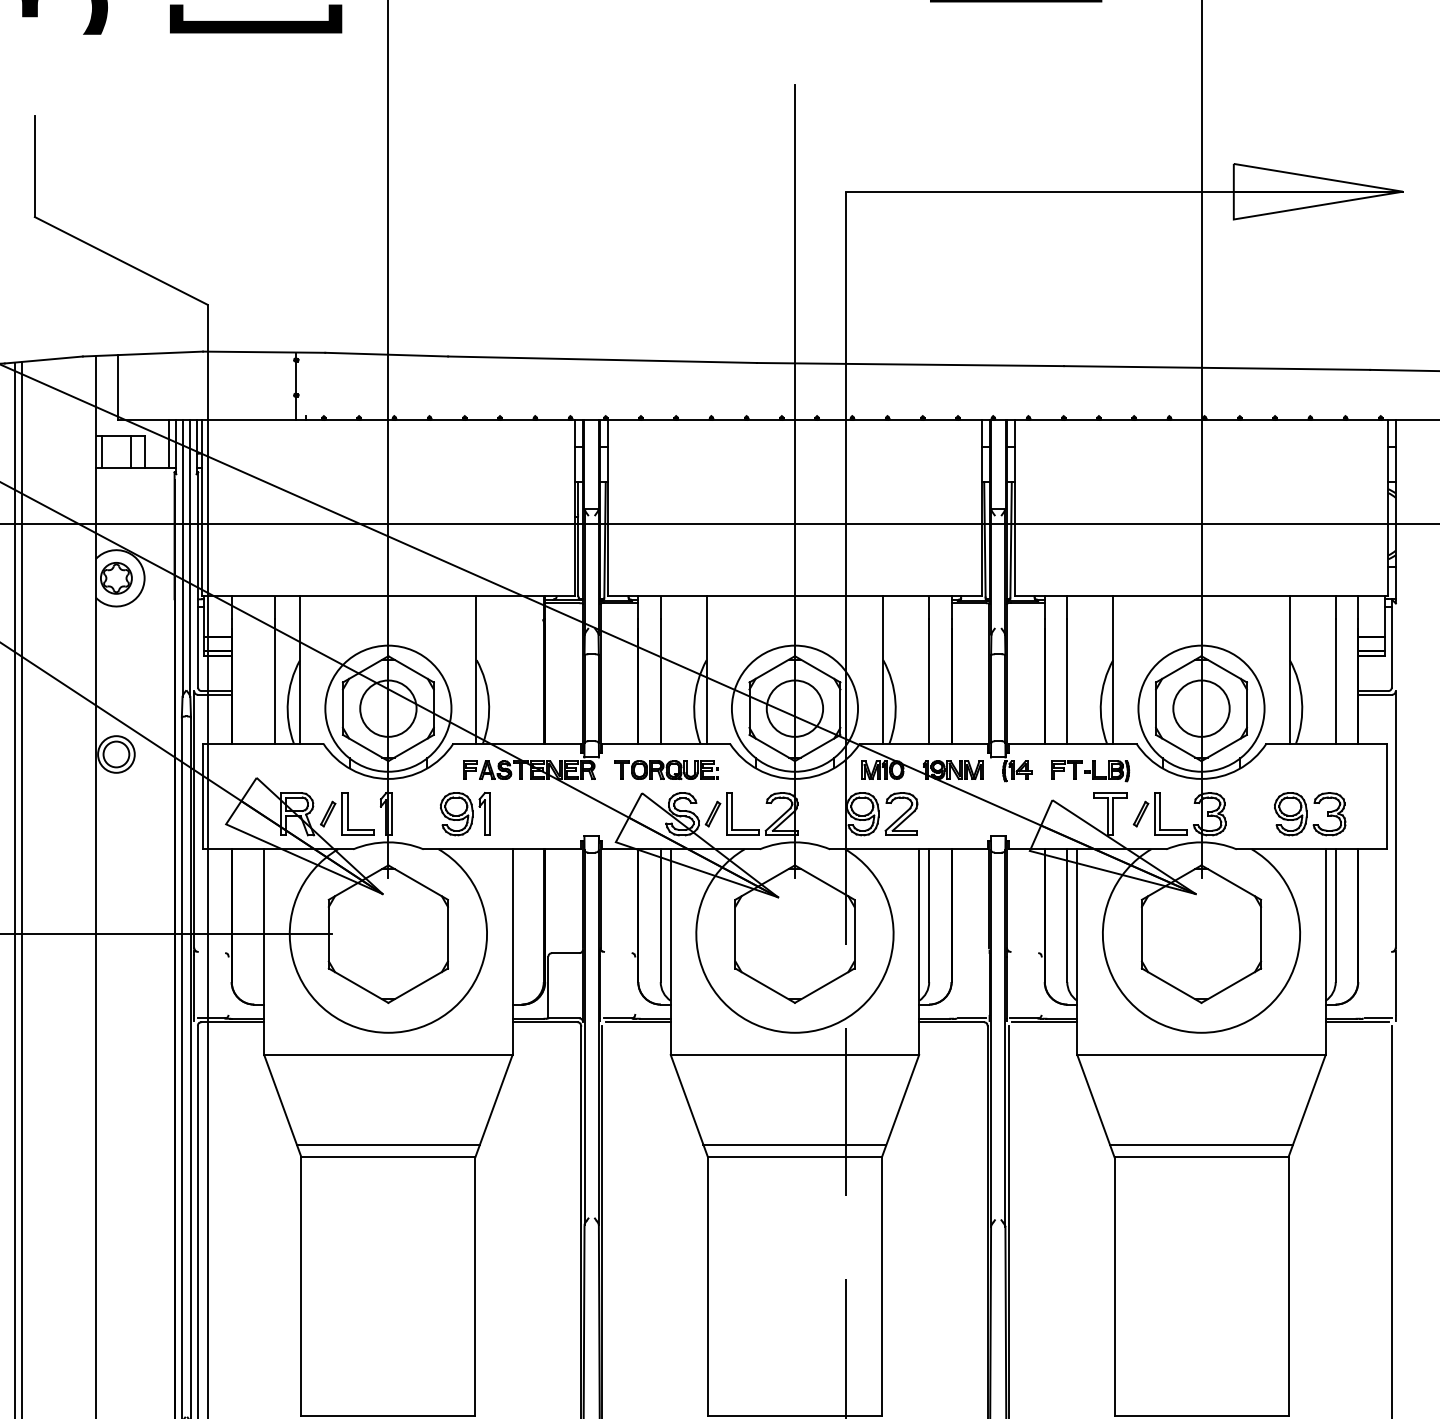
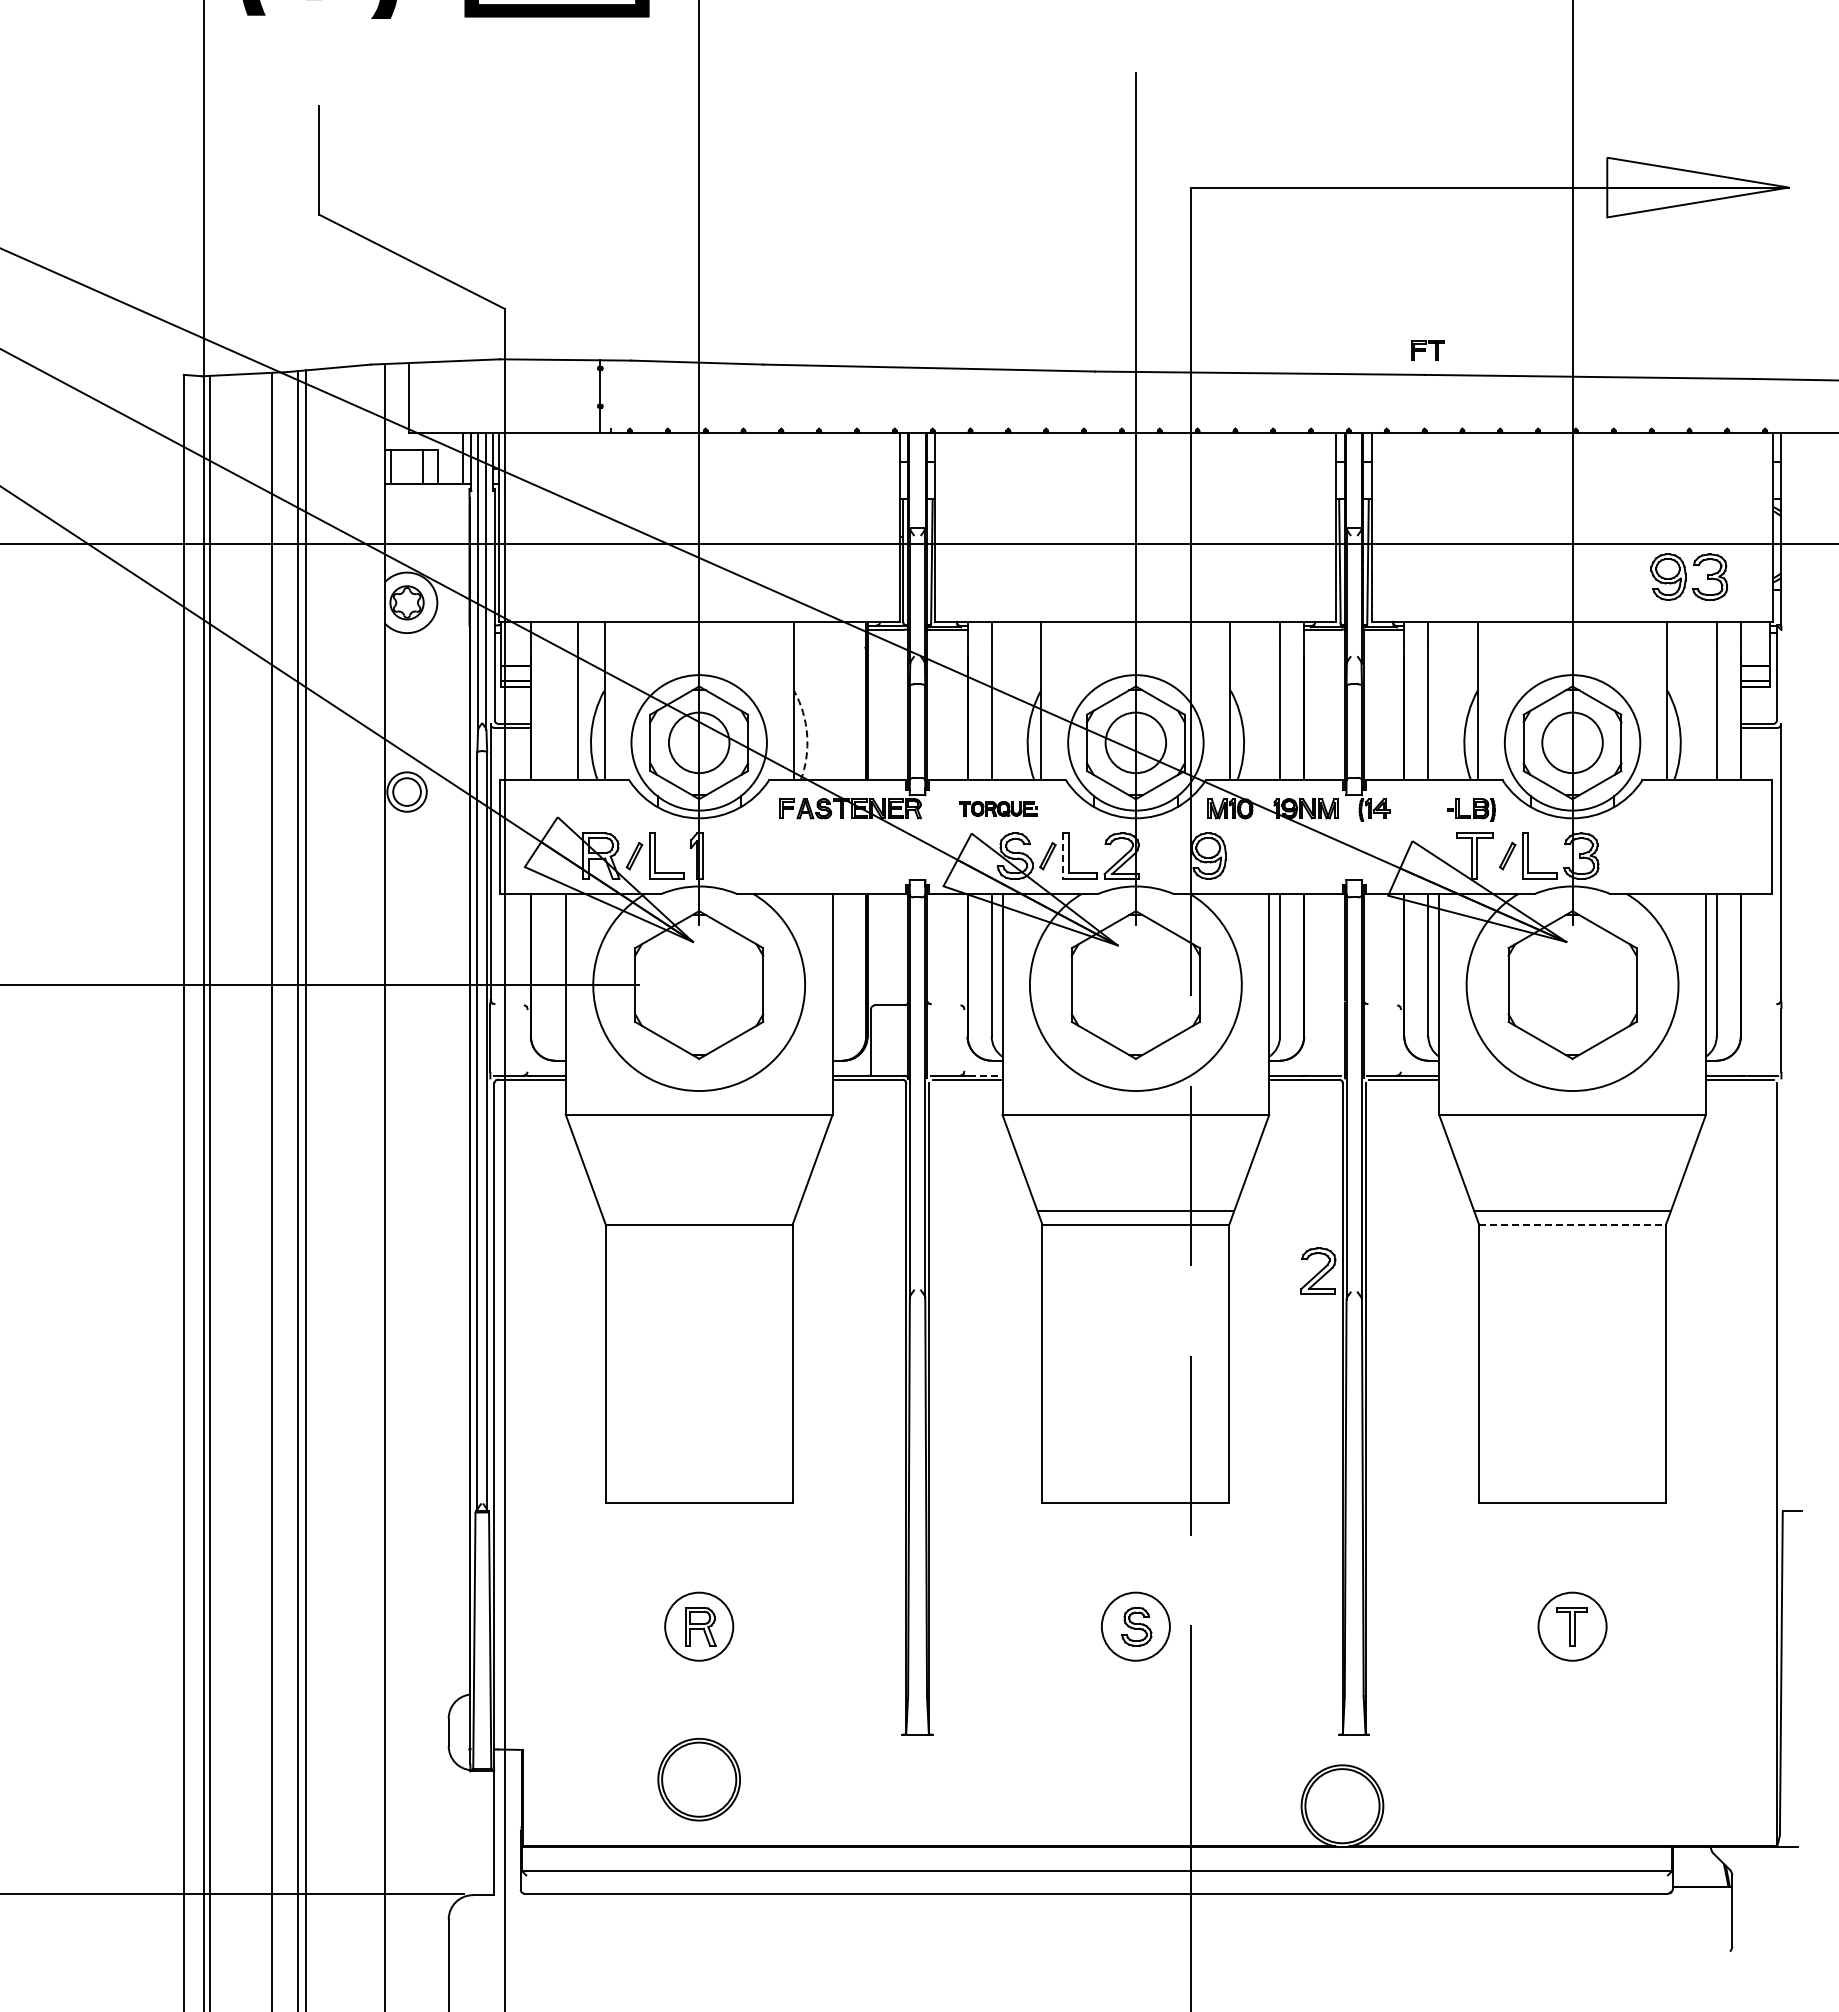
arc: (489, 700) -> (807, 734), solid -> dashed
part: (667, 769) -> (998, 808), size x0.7
part: (1066, 769) -> (1427, 350), moved
part: (465, 813) -> (781, 855), removed
part: (901, 813) -> (1318, 1270), moved
part: (1310, 813) -> (1689, 576), moved
line: (727, 814) -> (1063, 856), solid -> dashed
line: (654, 1018) -> (985, 1075), solid -> dashed
line: (387, 1144) -> (698, 1211), removed
line: (1202, 1157) -> (1573, 1224), solid -> dashed

